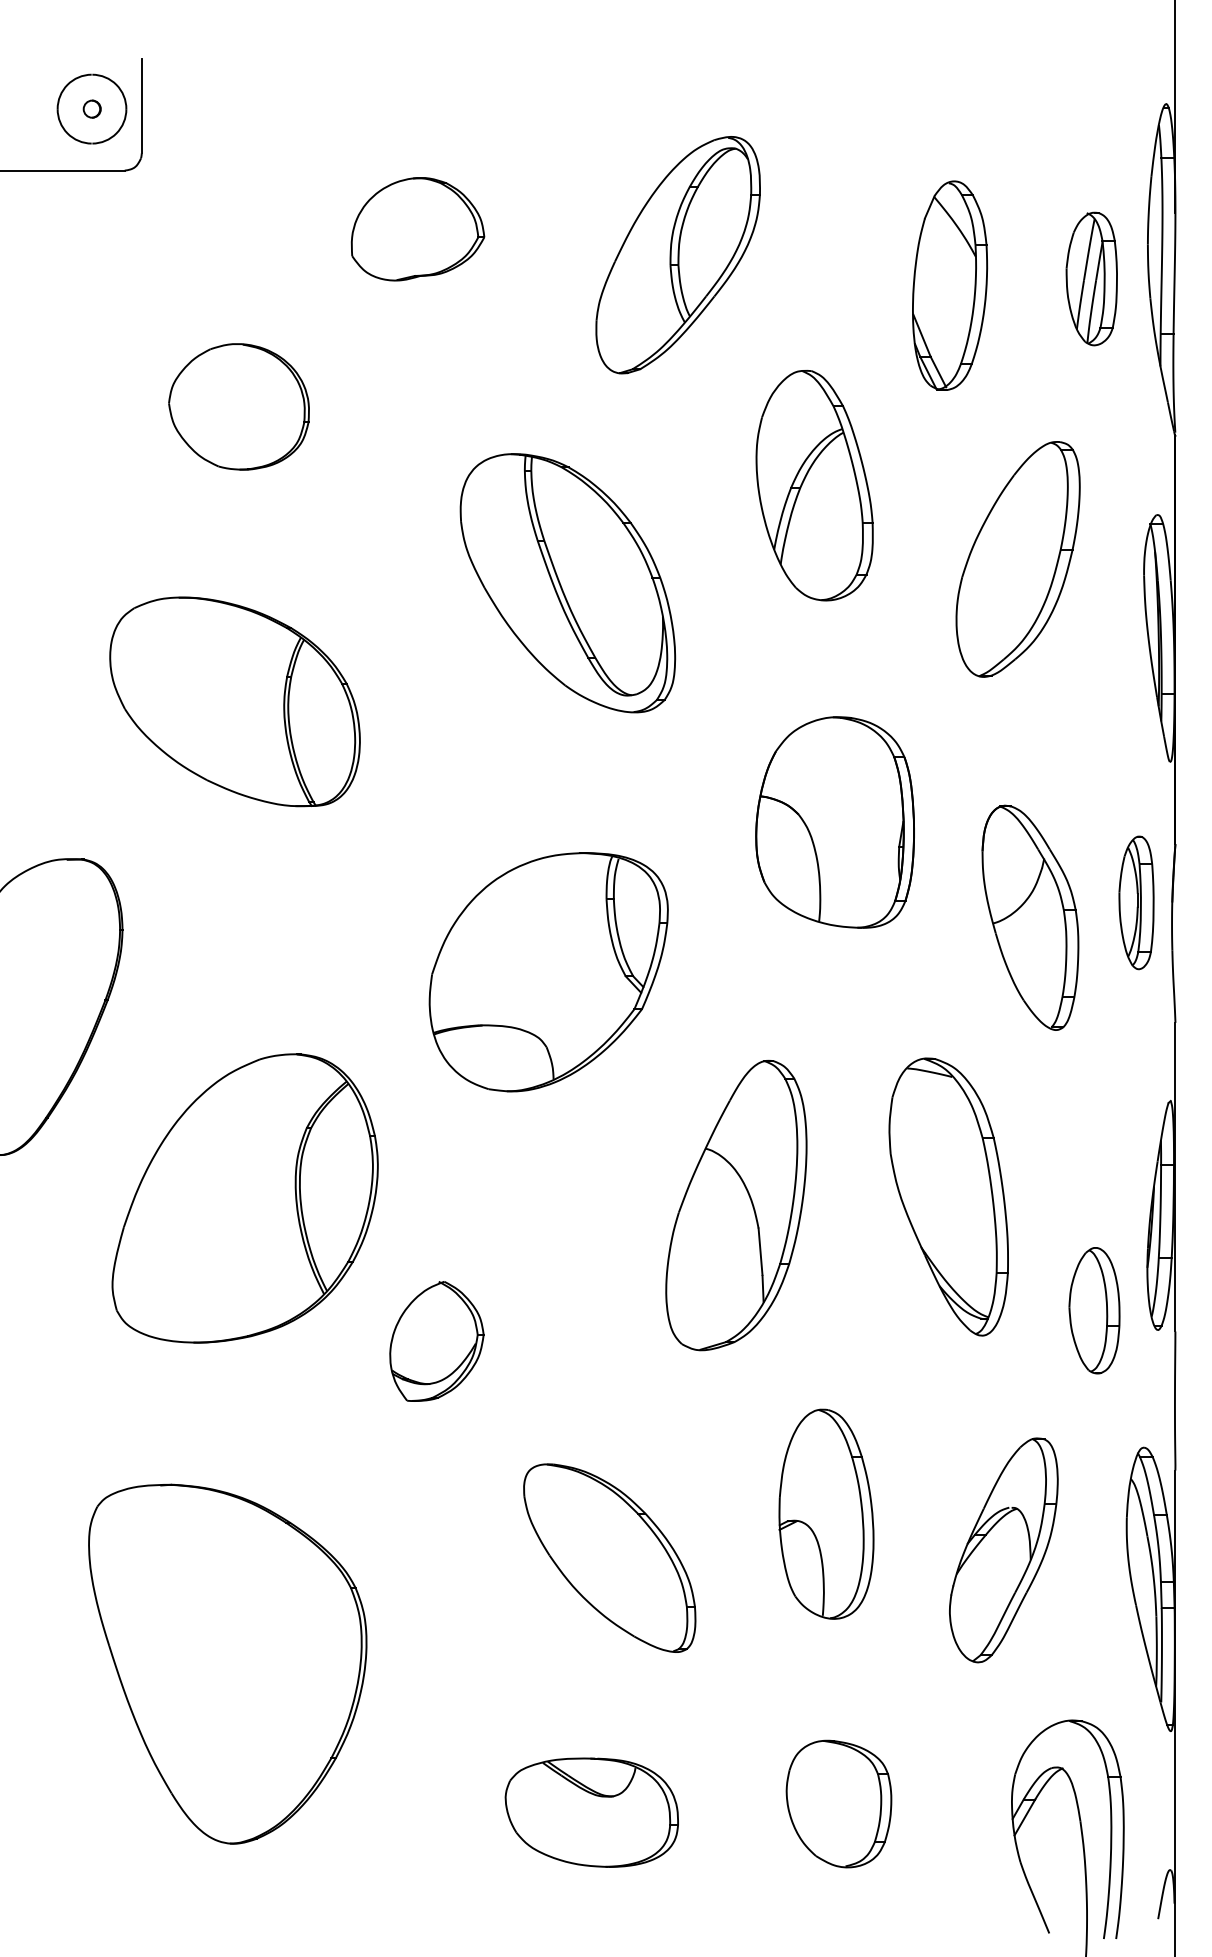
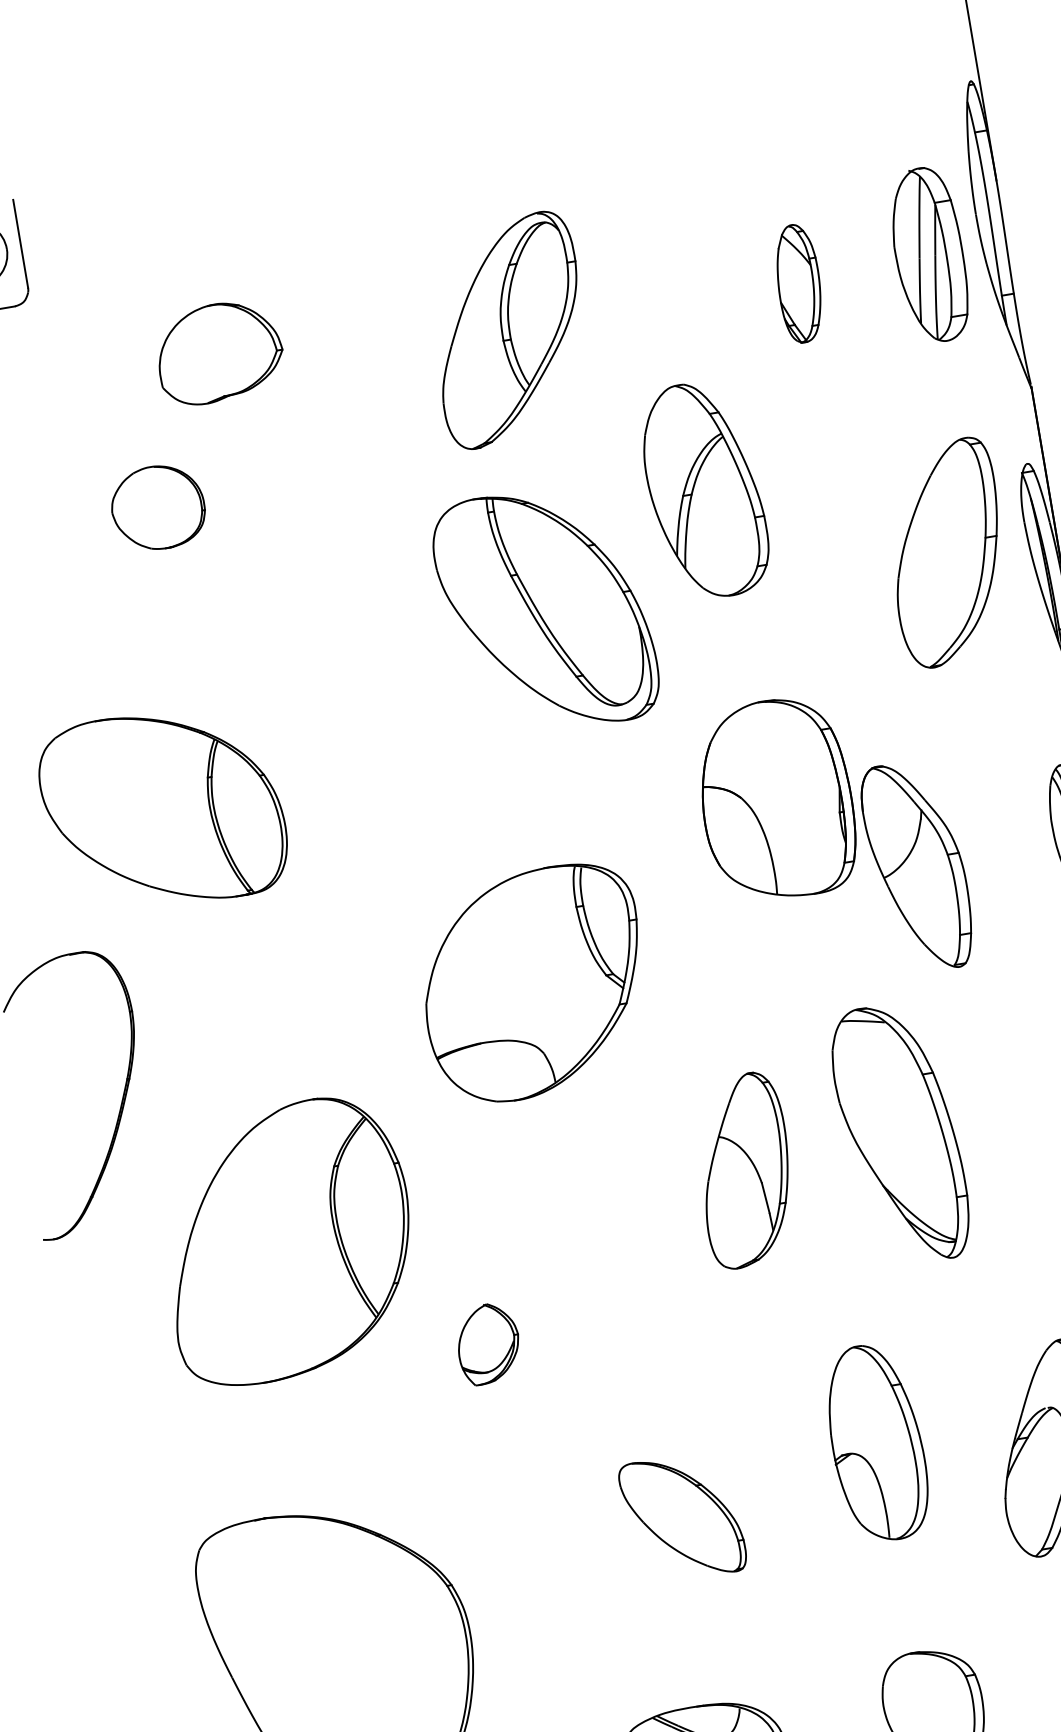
part: (417, 229) -> (219, 352), moved
part: (677, 255) -> (508, 330), moved
part: (1091, 278) -> (928, 254), size x1.4
part: (950, 285) -> (799, 283), size x0.6
part: (238, 406) -> (157, 507), size x0.7
part: (1017, 559) -> (946, 553), moved
part: (567, 583) -> (545, 610), moved
part: (234, 701) -> (162, 809), moved
part: (1030, 917) -> (917, 866), moved
part: (948, 1196) -> (900, 1133), moved
part: (736, 1205) -> (745, 1170), size x0.7
part: (436, 1341) -> (488, 1343), size x0.7
part: (609, 1557) -> (682, 1517), size x0.7

